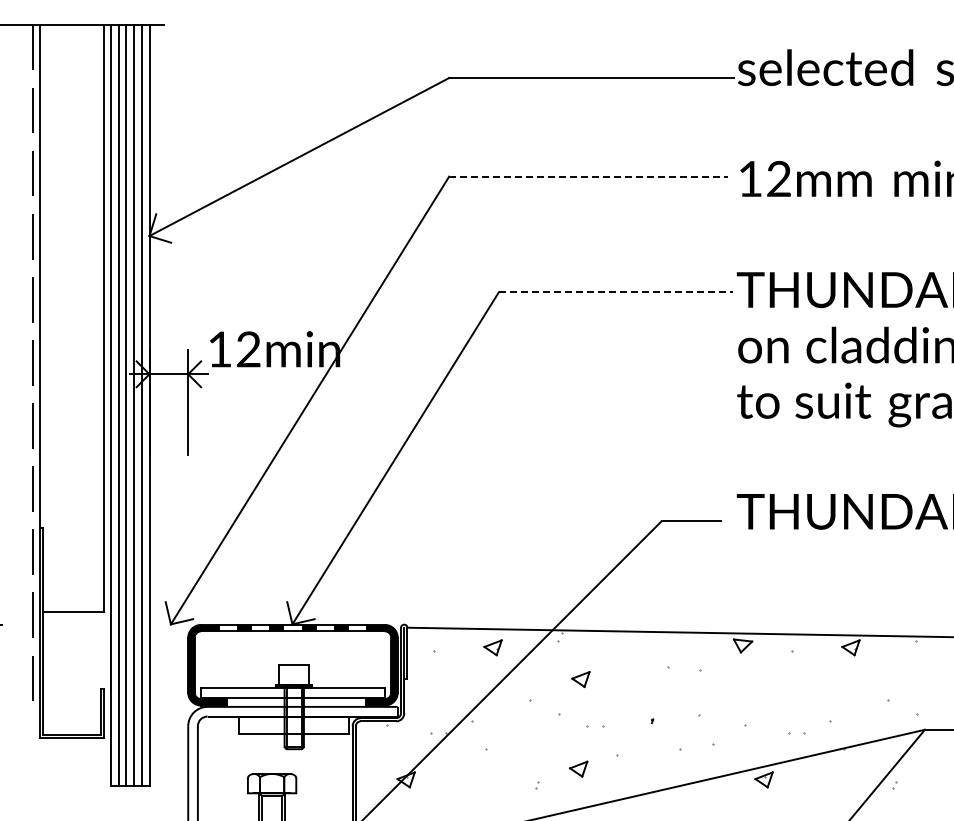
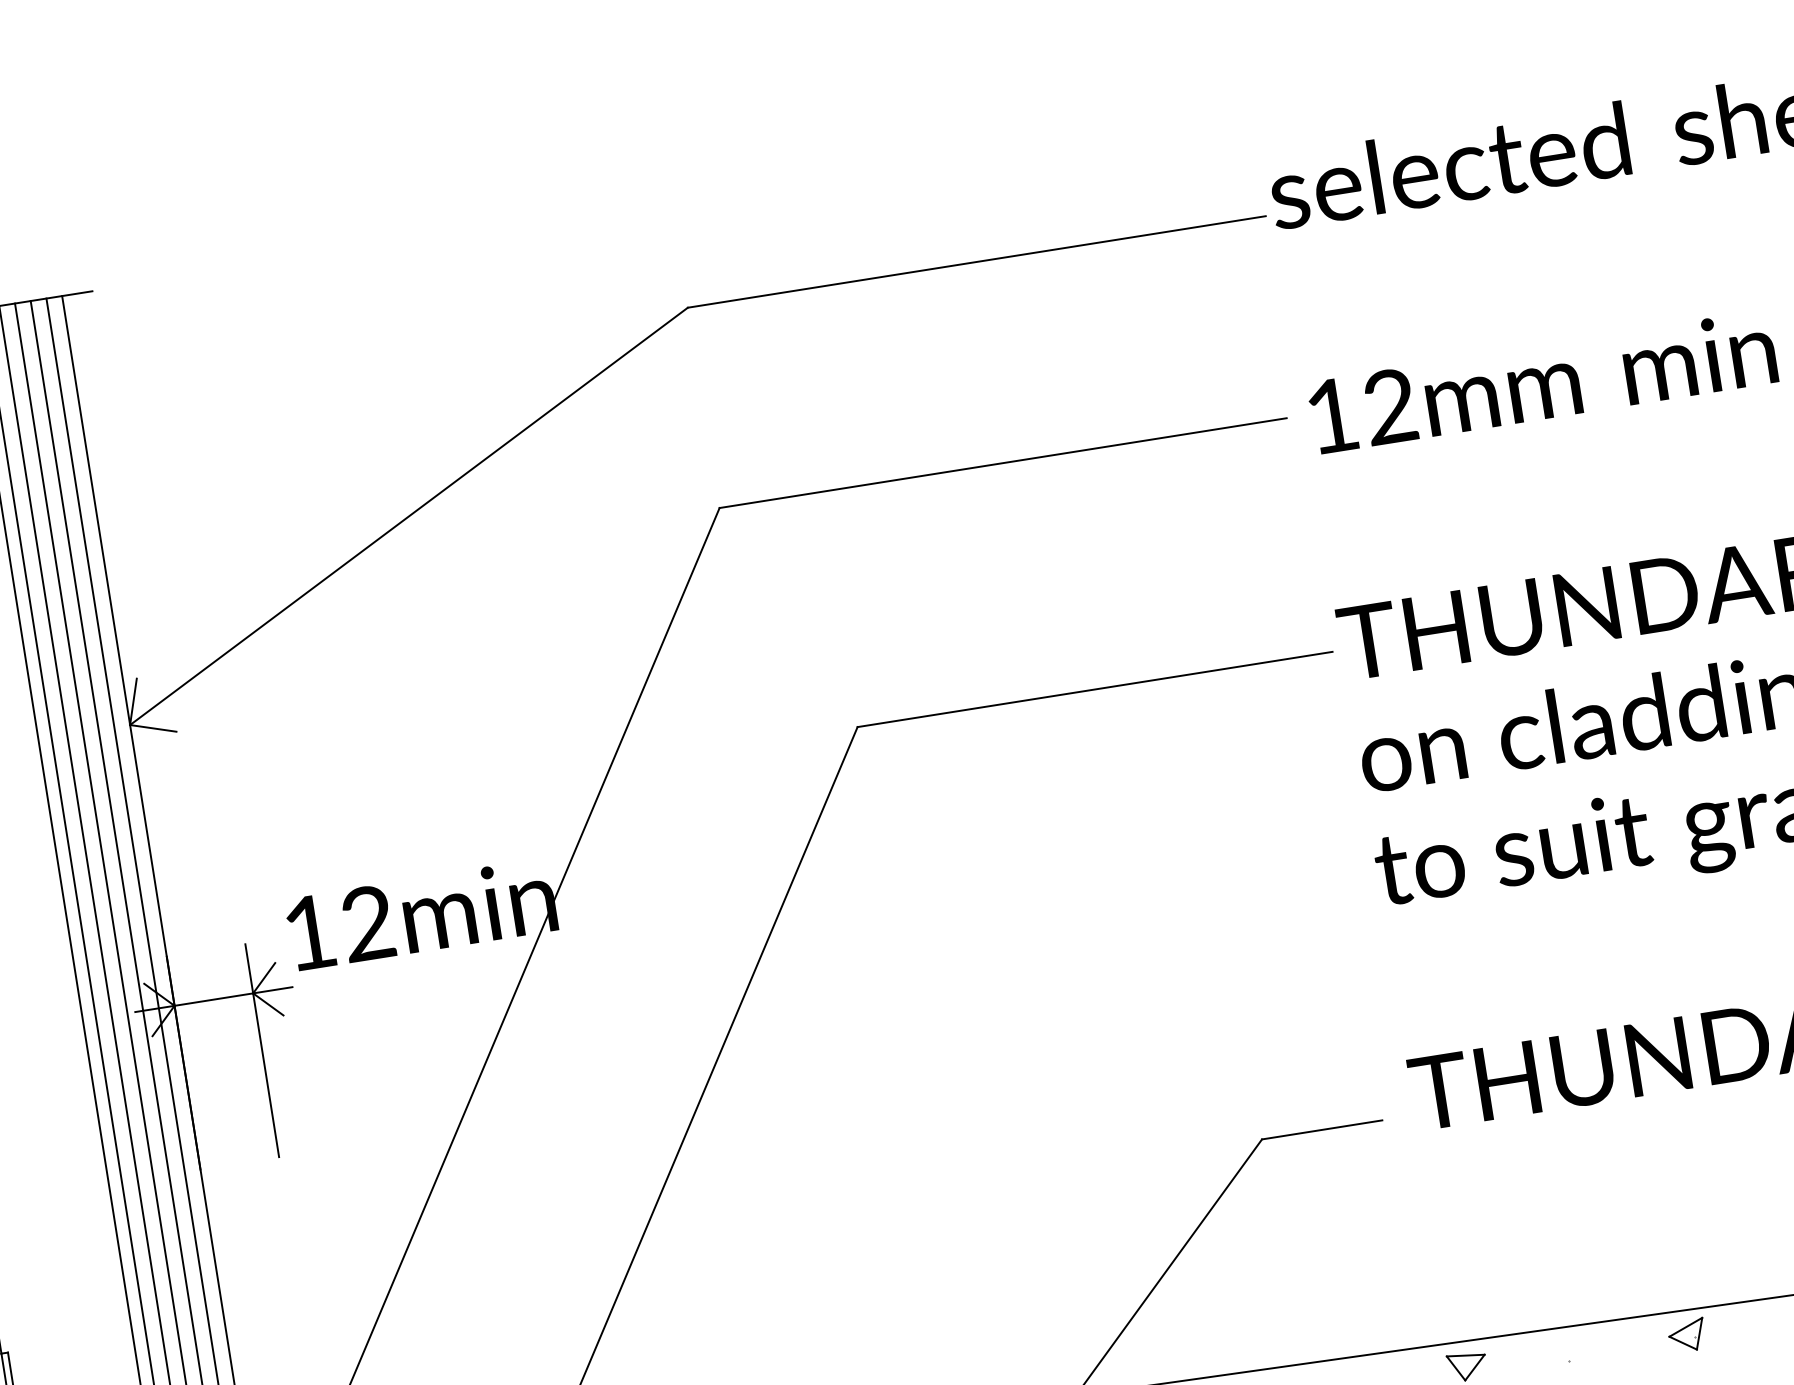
line: (588, 176) -> (1002, 462), dashed -> solid
line: (615, 292) -> (1094, 689), dashed -> solid

